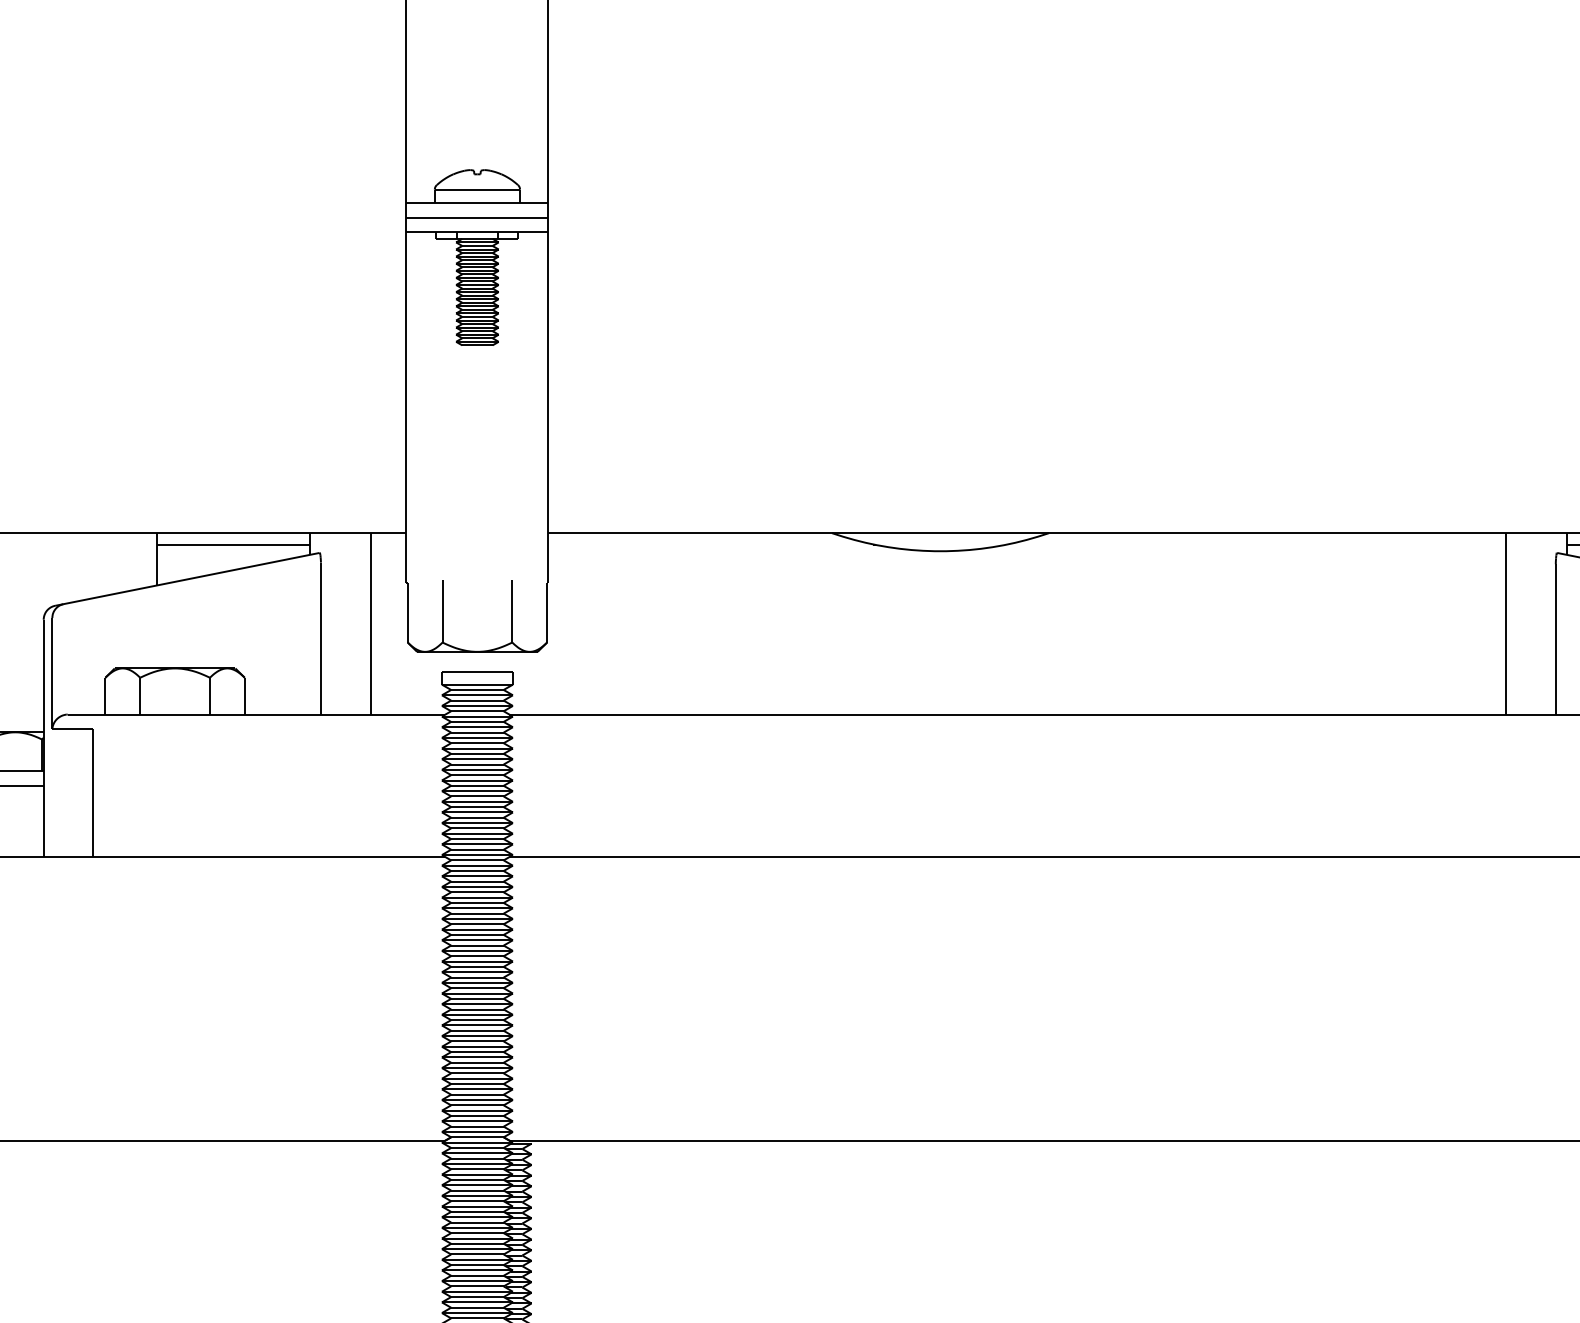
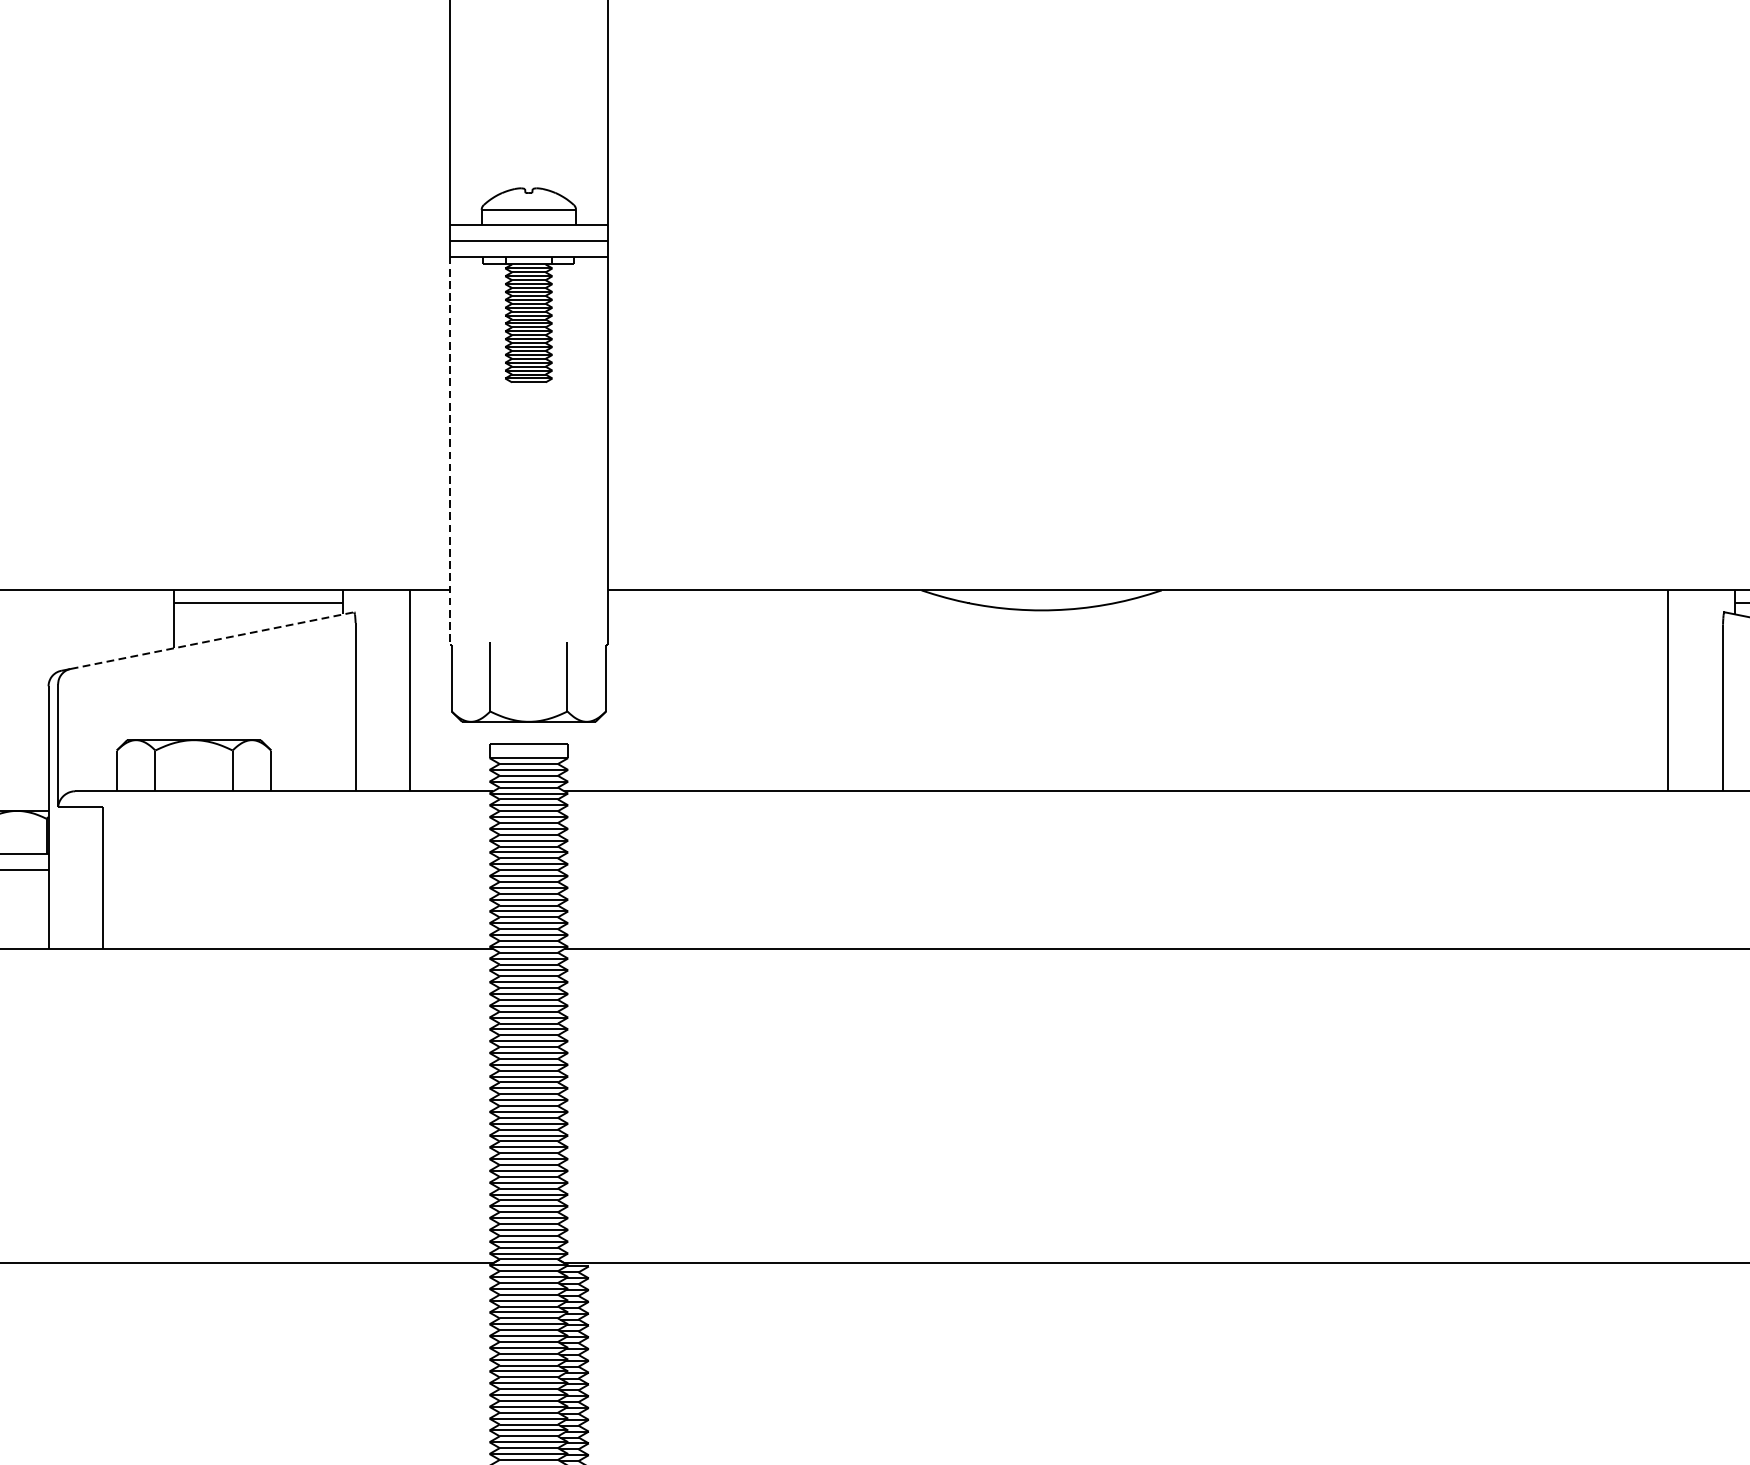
line: (406, 407) -> (450, 451), solid -> dashed
line: (192, 578) -> (213, 640), solid -> dashed

